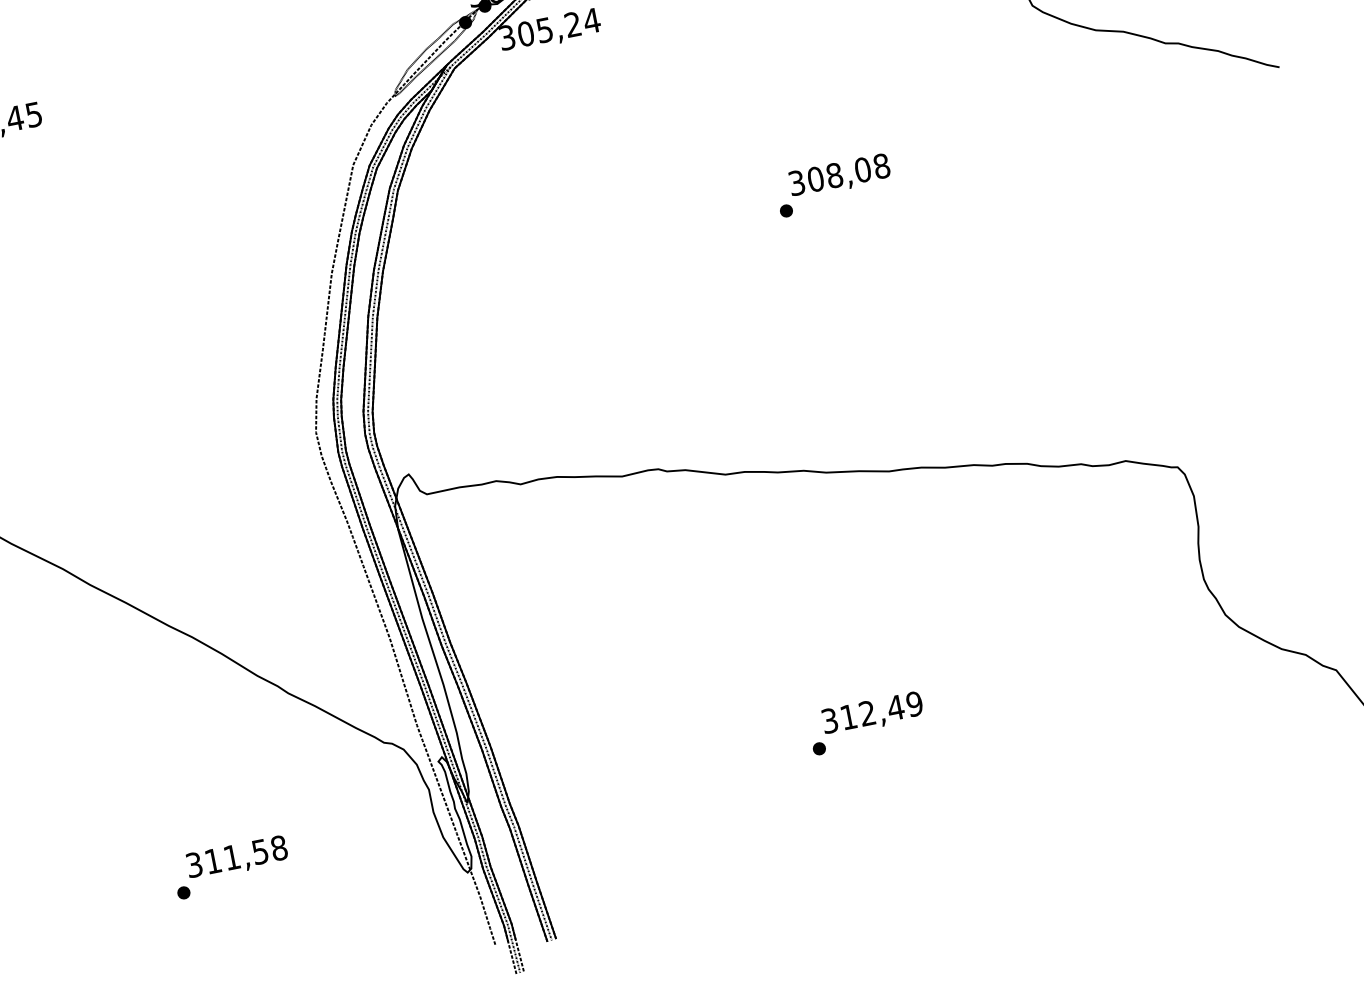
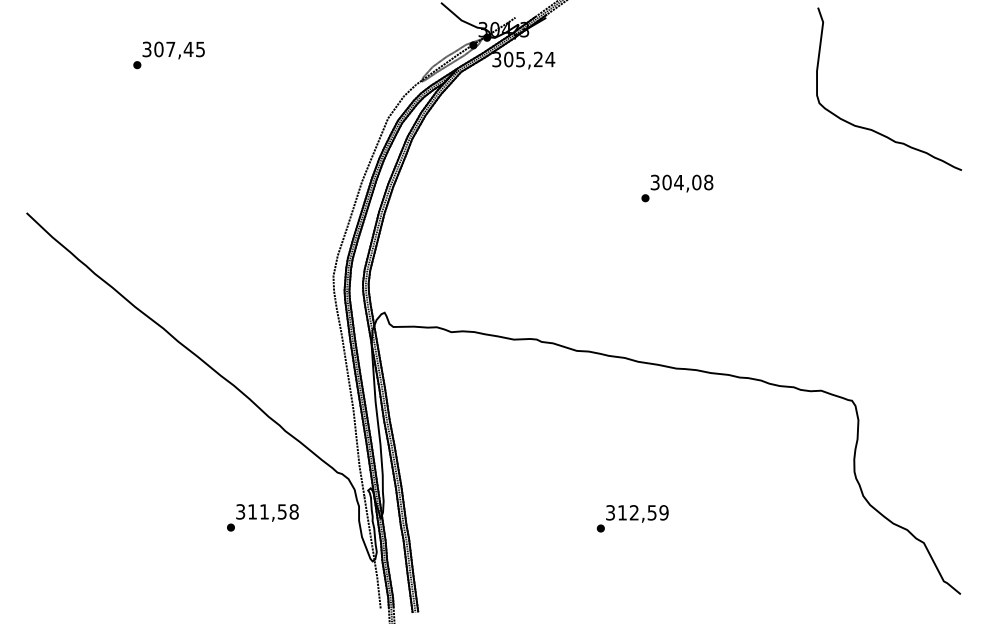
text: (833, 175) -> (678, 182), 308,08 -> 304,08
text: (896, 707) -> (652, 512), 312,49 -> 312,59
text: (230, 866) -> (262, 517), moved

